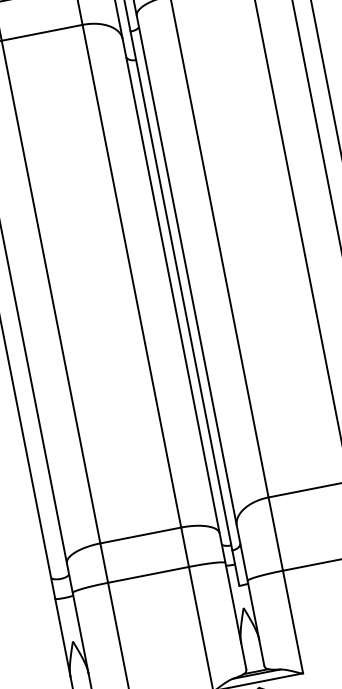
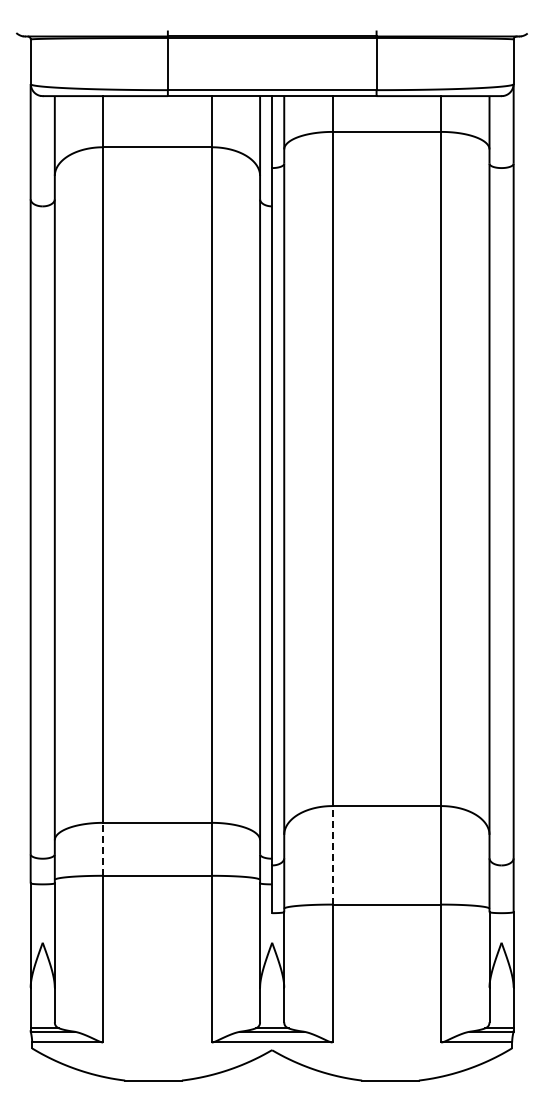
line: (275, 533) -> (332, 854), solid -> dashed
line: (104, 562) -> (103, 848), solid -> dashed

